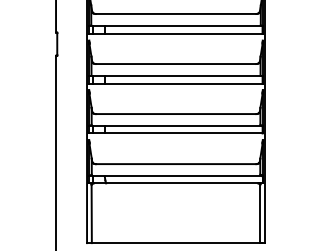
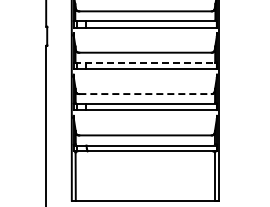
line: (176, 75) -> (145, 62), solid -> dashed
line: (177, 114) -> (146, 94), solid -> dashed

